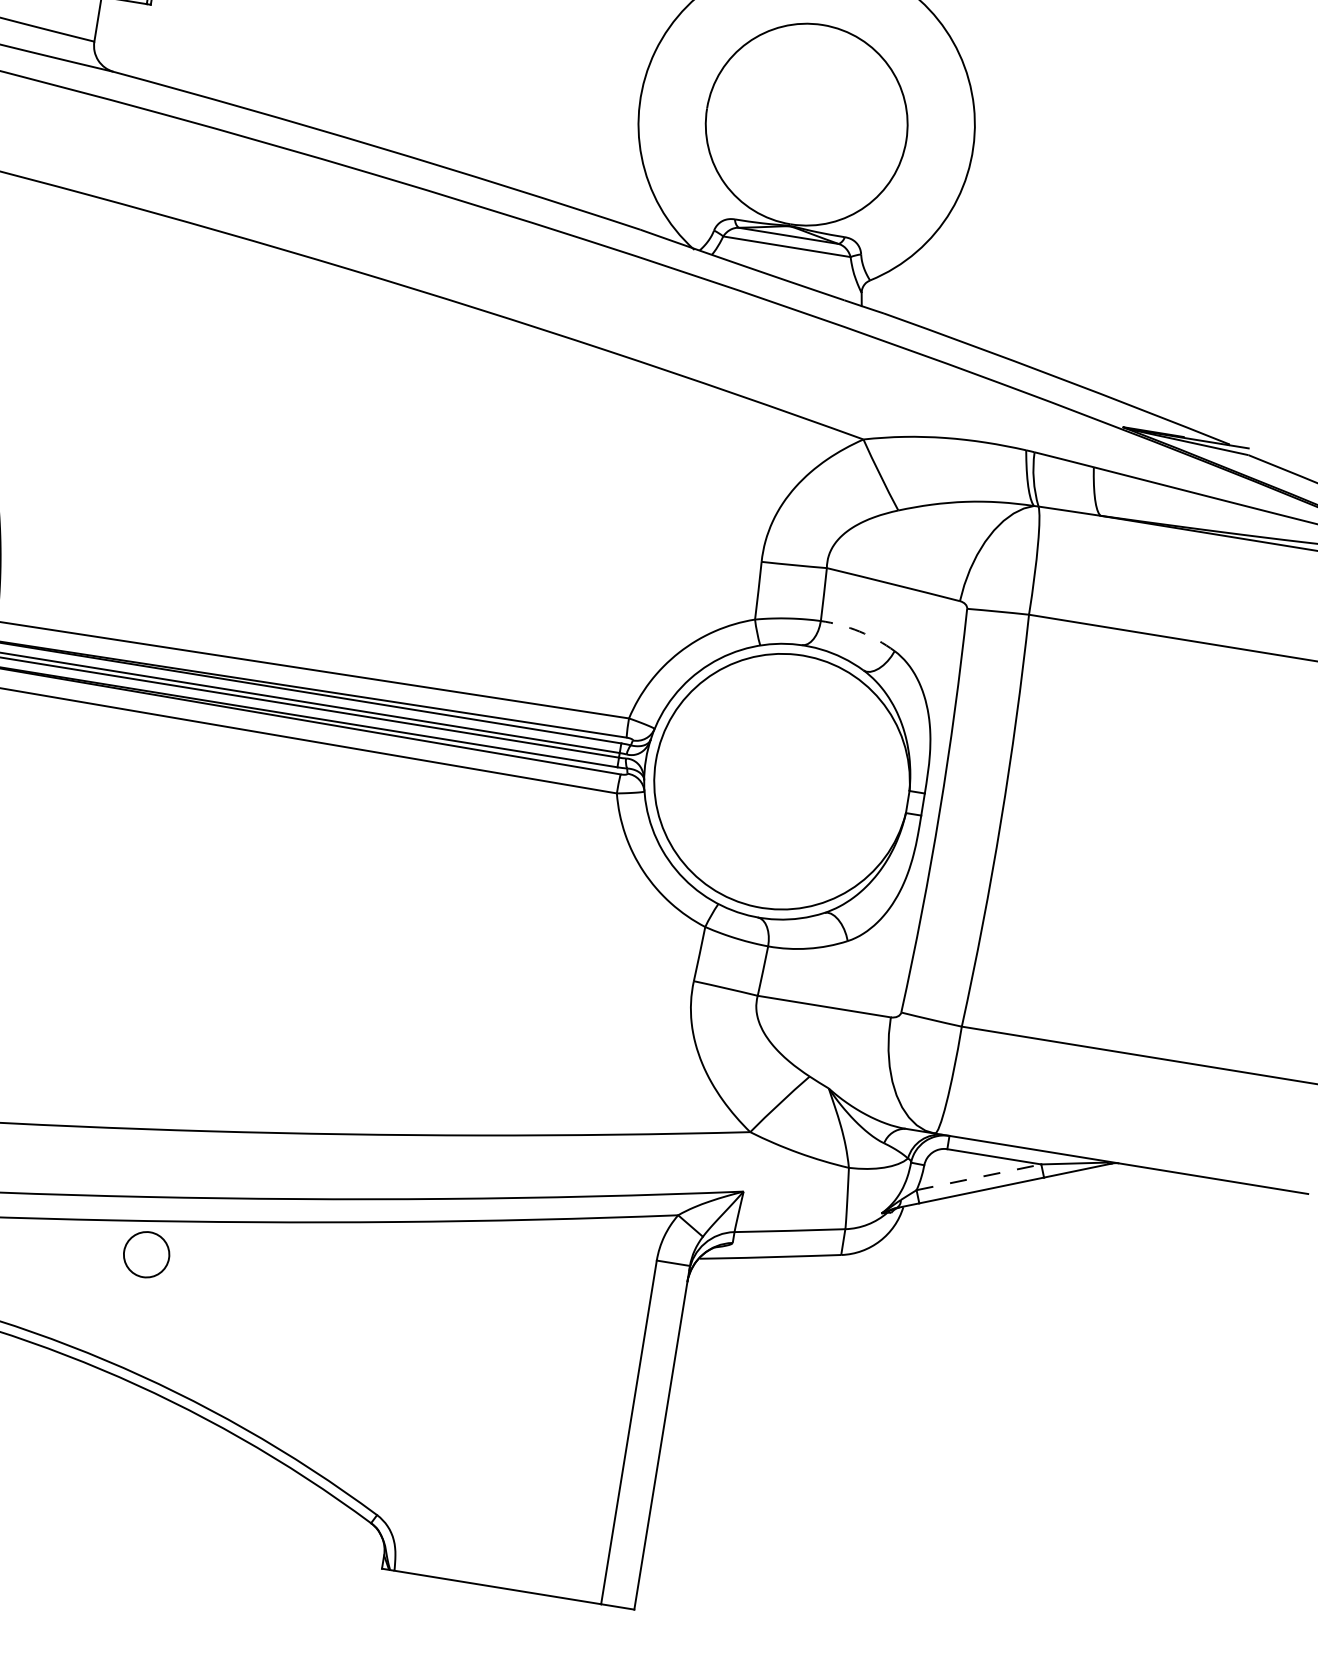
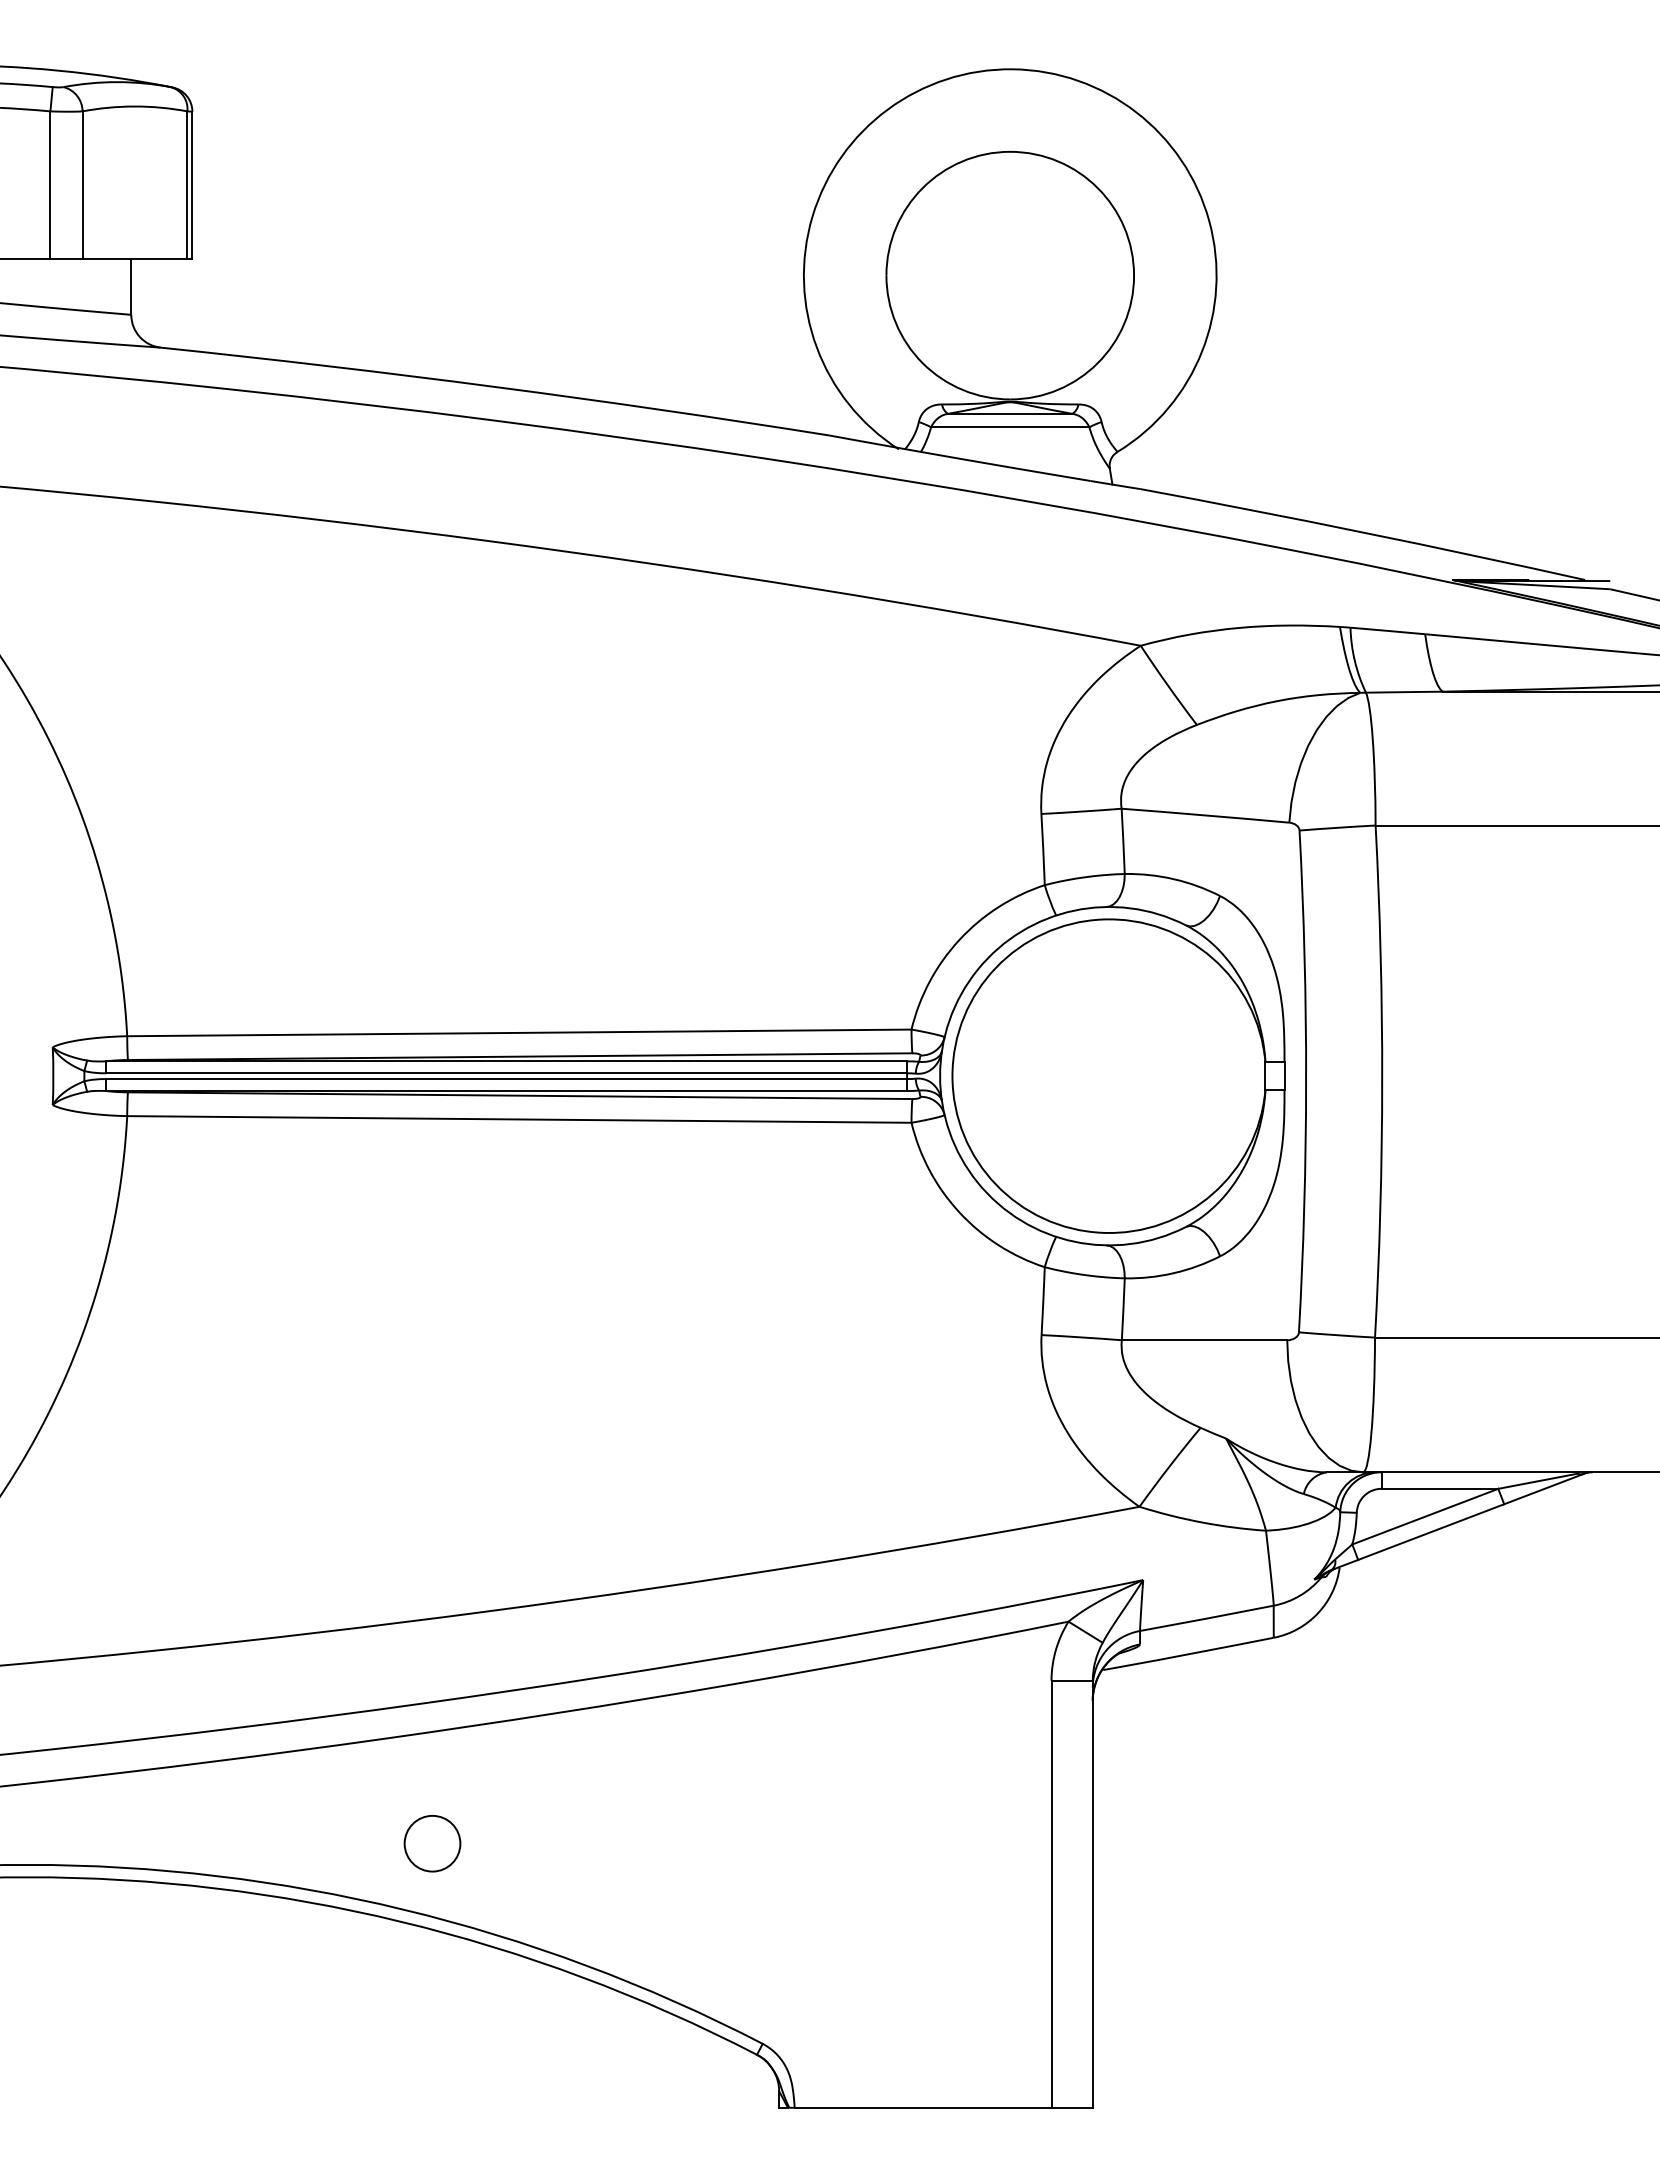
arc: (859, 631) -> (1173, 879), dashed -> solid
line: (979, 1177) -> (1425, 1516), dashed -> solid
circle: (146, 1254) -> (432, 1843), moved

